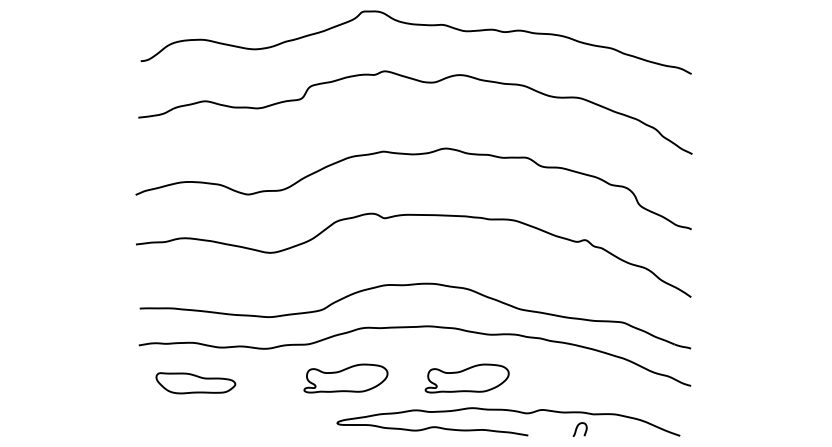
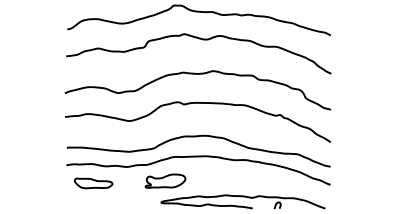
part: (467, 377) -> (223, 180), removed

